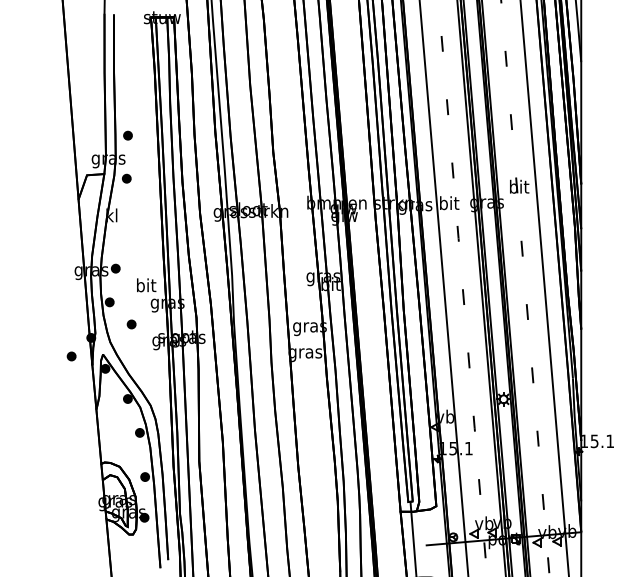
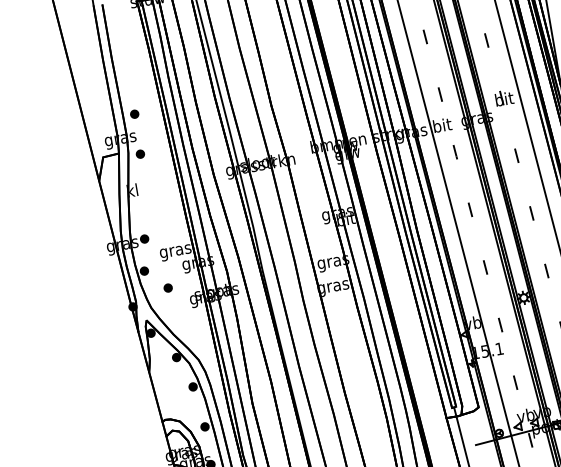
text: (146, 286) -> (175, 250), bit -> gras
part: (71, 356) -> (117, 327), removed

